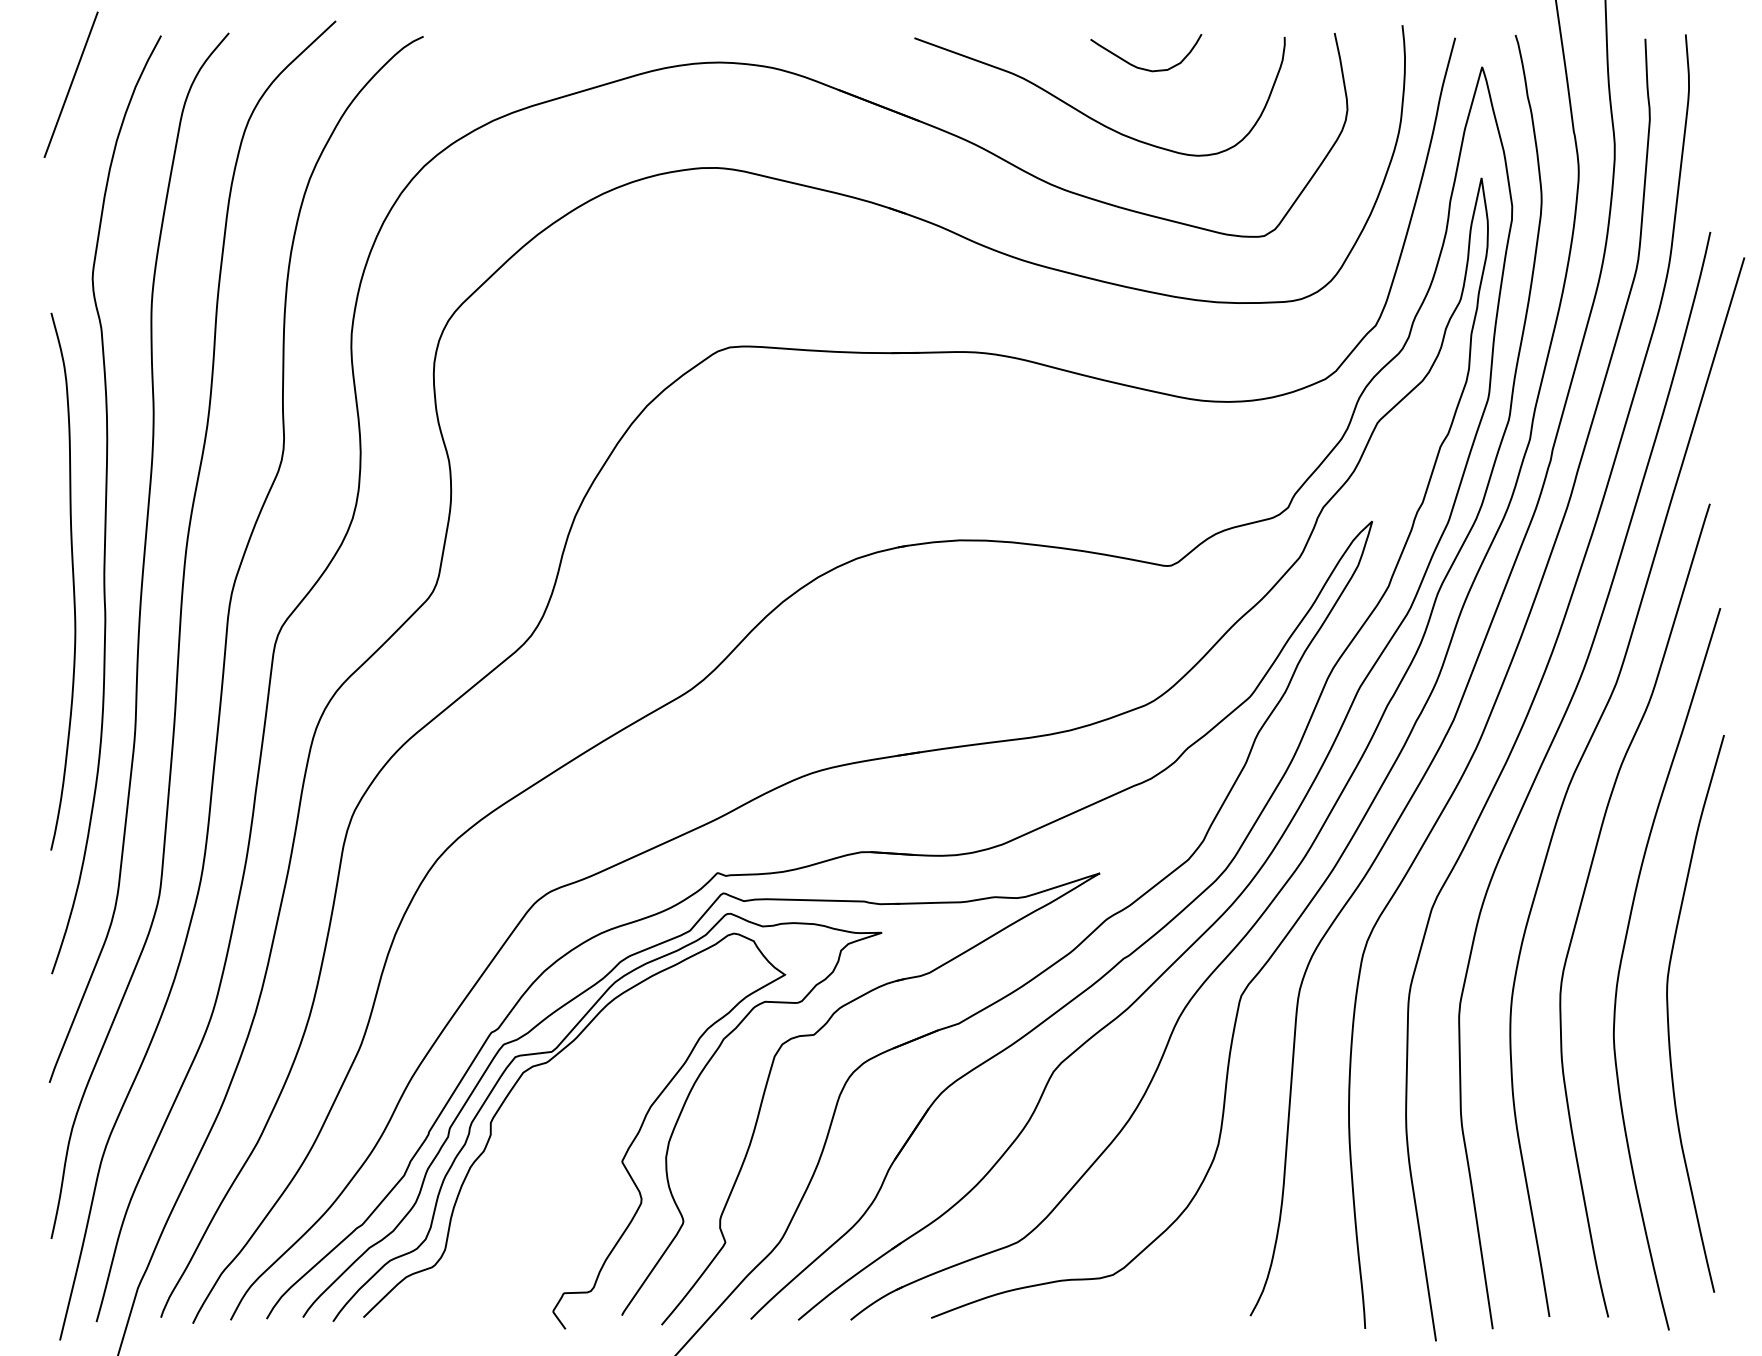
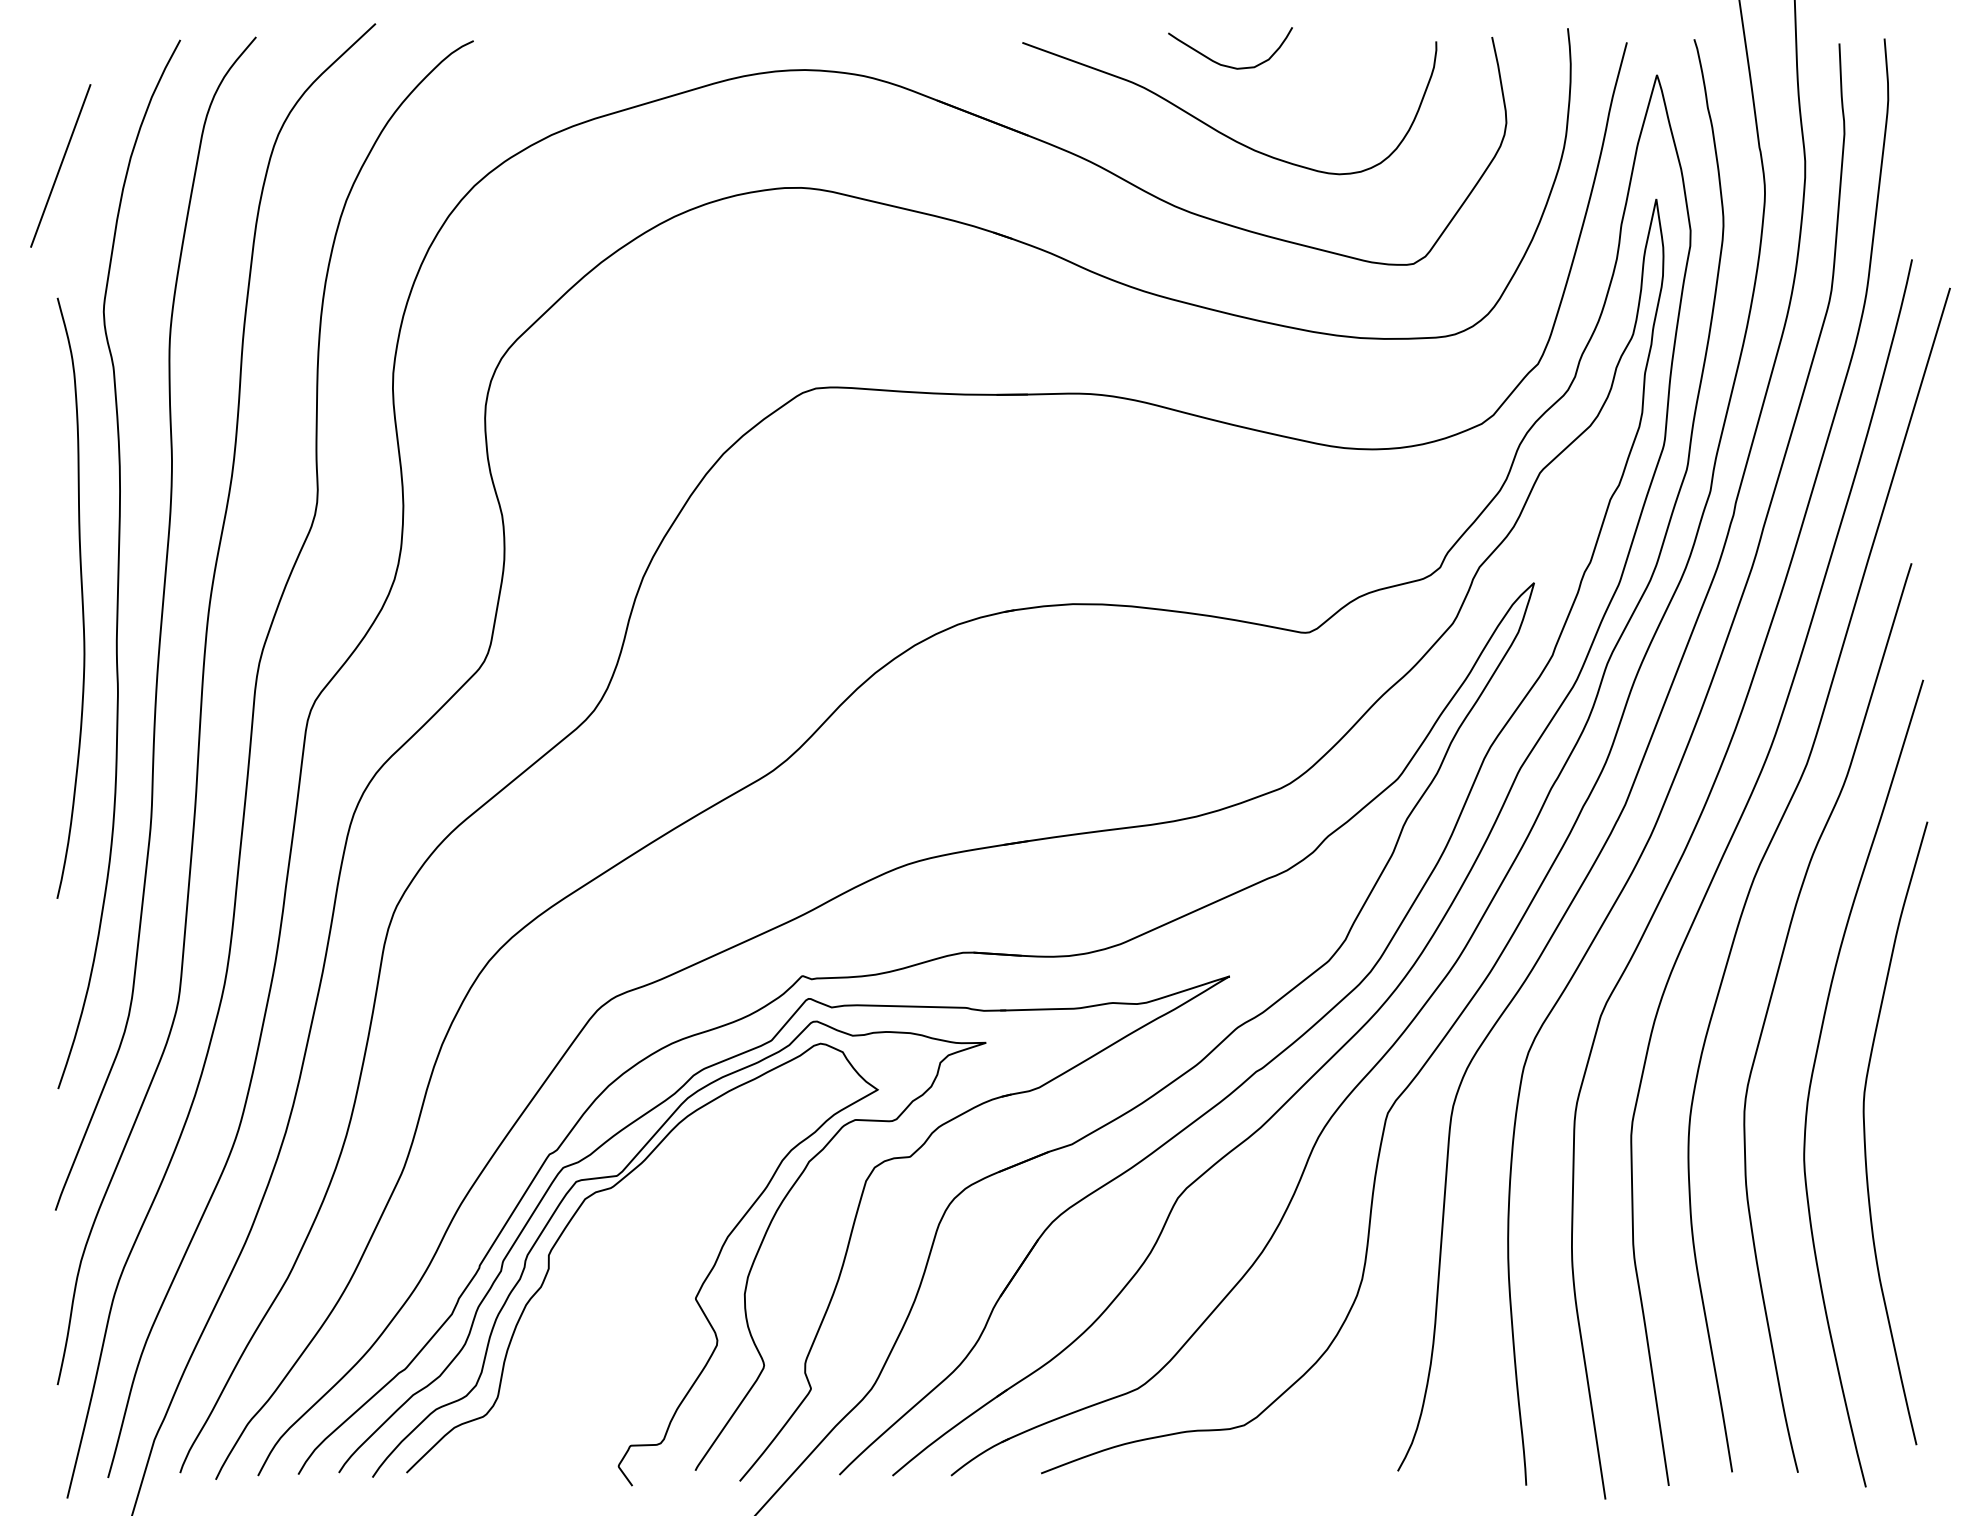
curve: (1140, 67) -> (1224, 64), moved
line: (70, 84) -> (60, 165), moved
curve: (72, 580) -> (81, 597), moved

